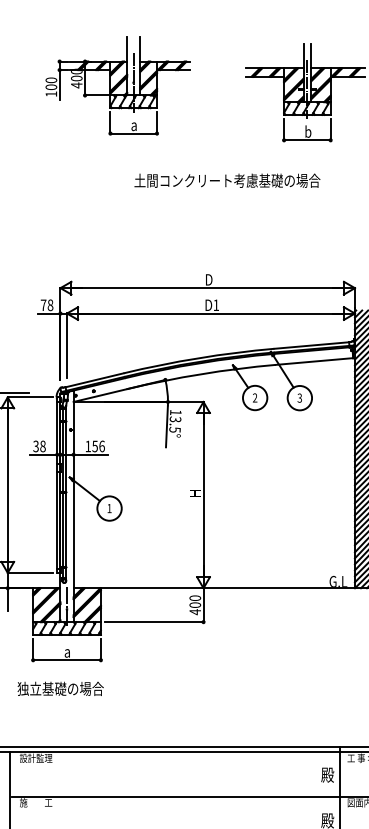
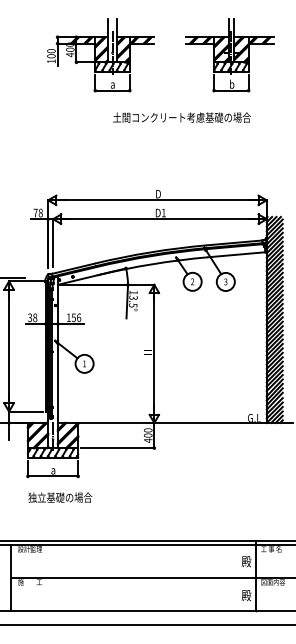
part: (117, 86) -> (100, 55), moved
text: (226, 180) -> (181, 117), moved
text: (60, 688) -> (60, 497), moved

